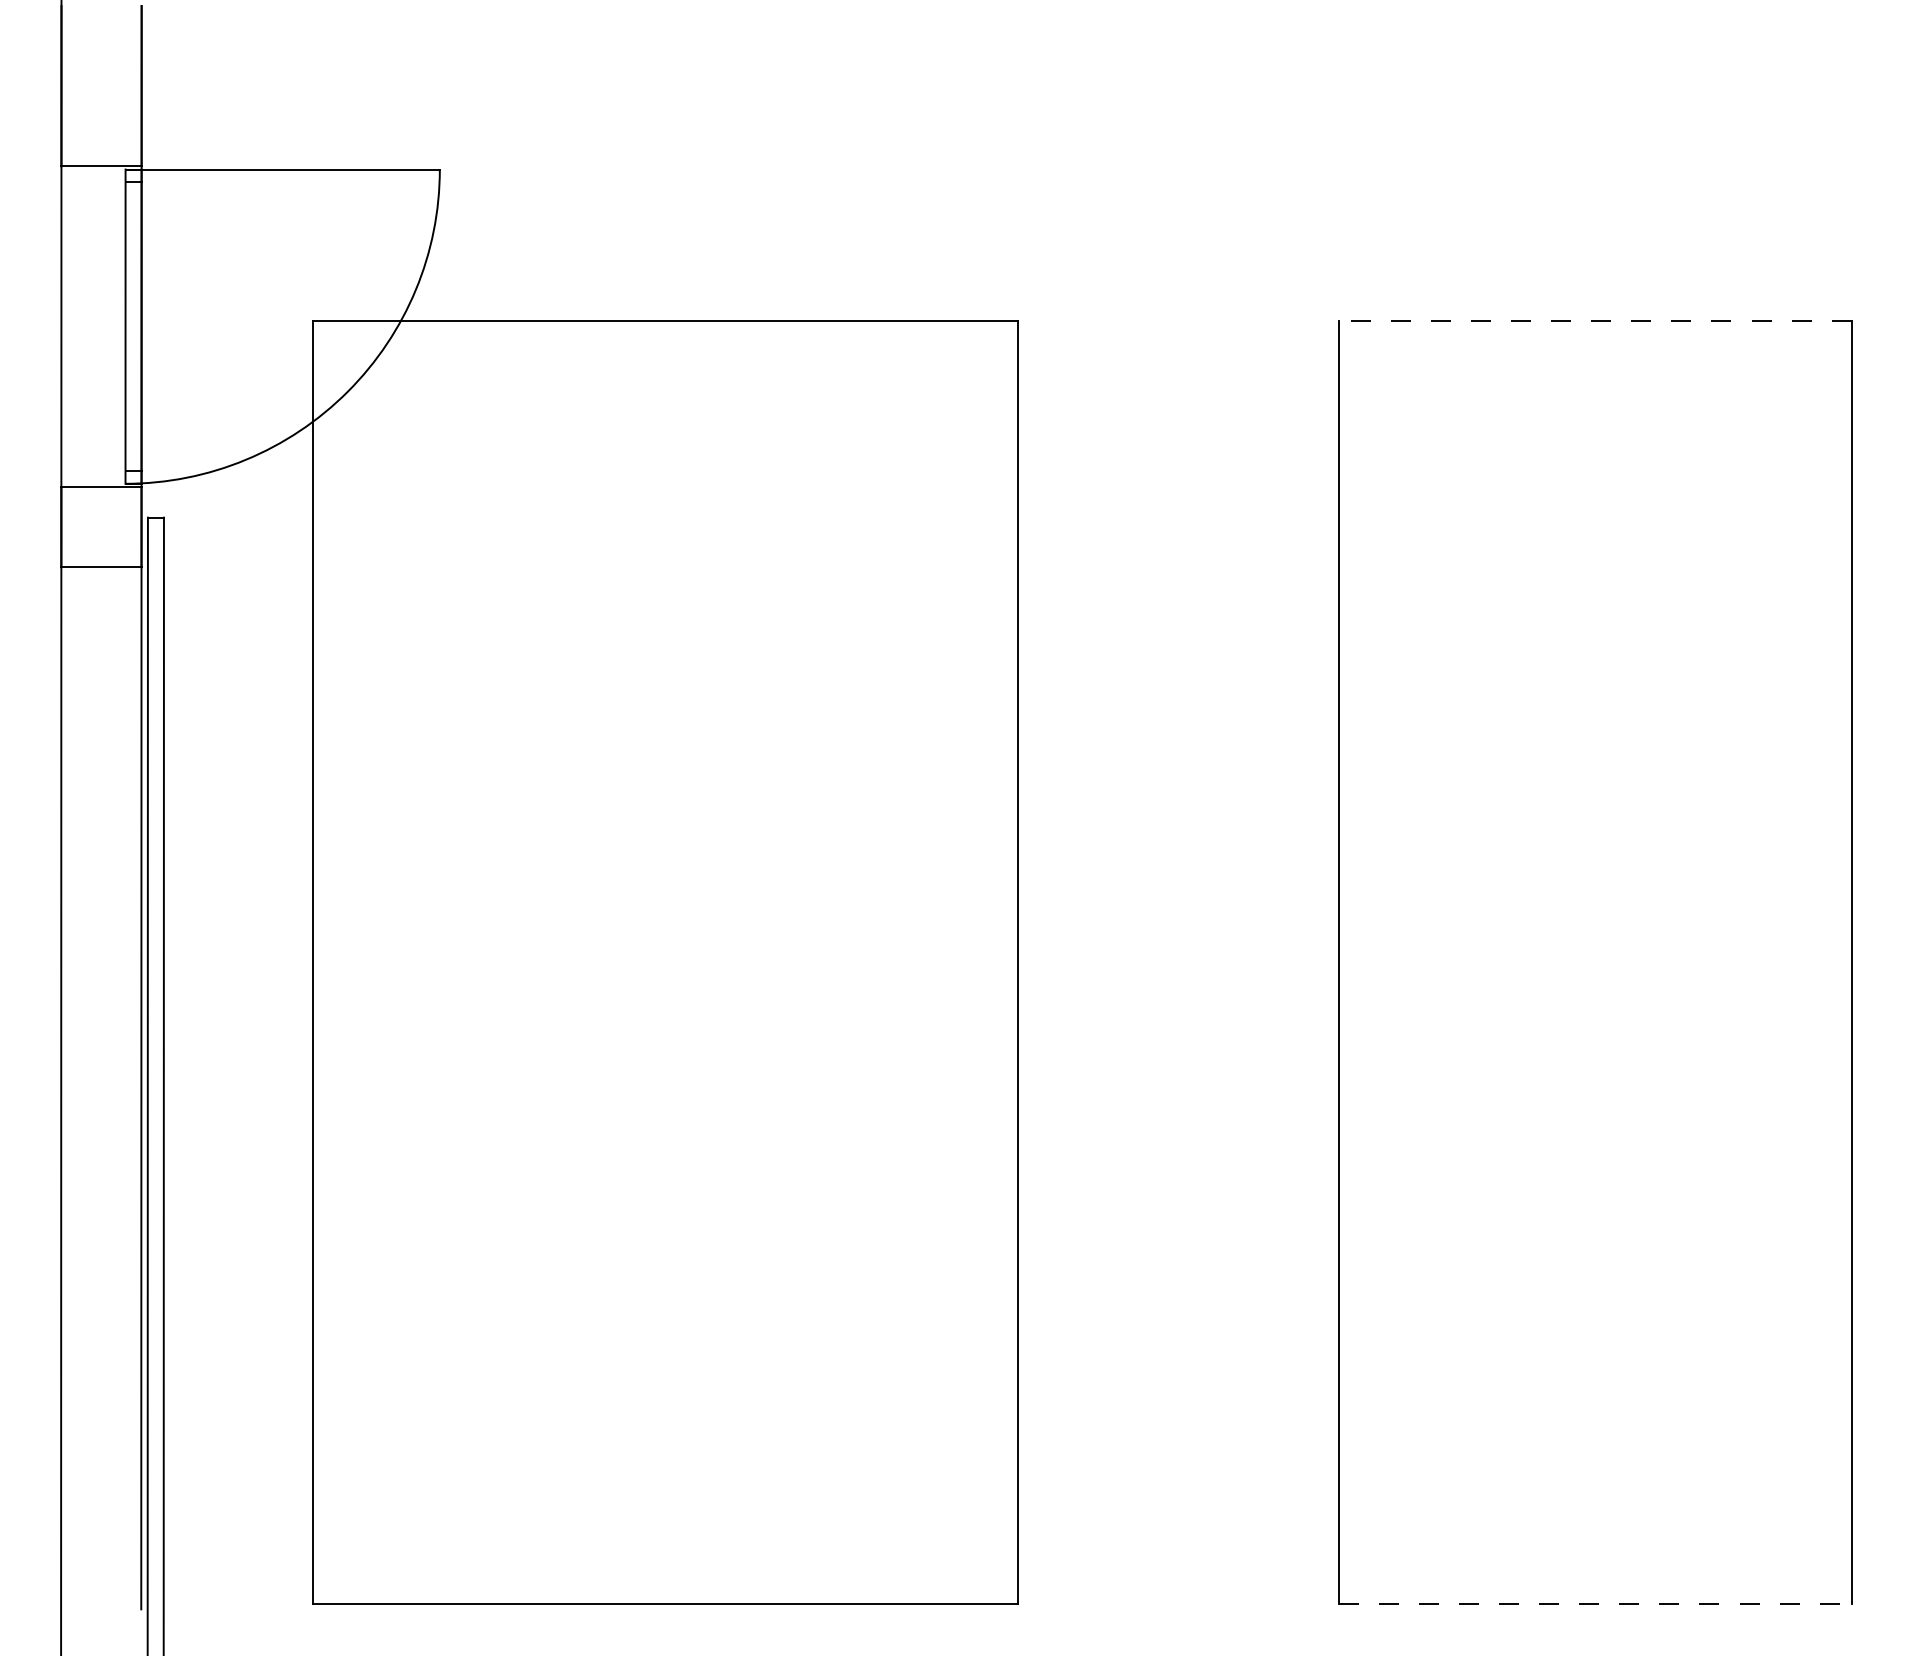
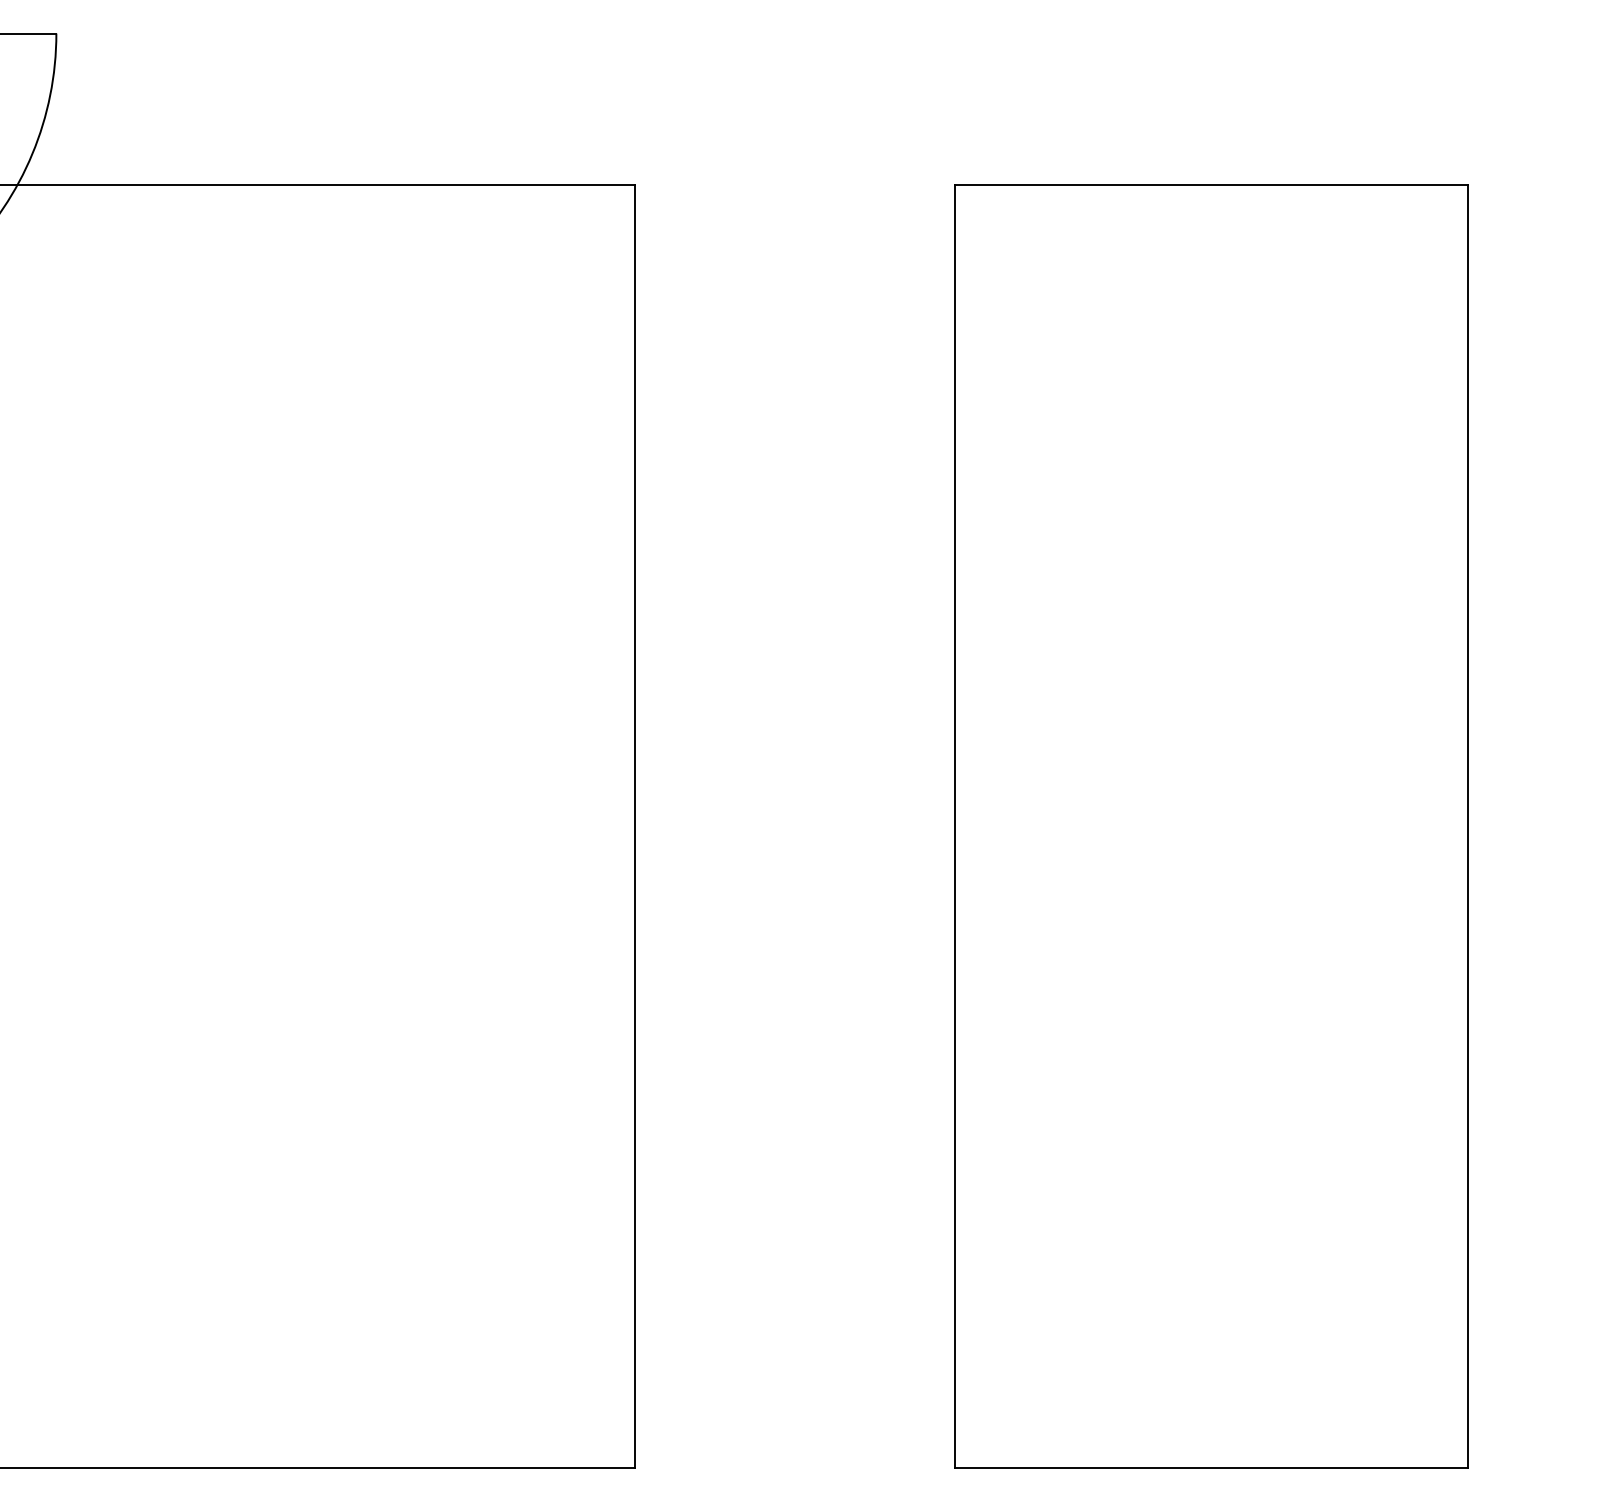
line: (1595, 320) -> (1212, 184), dashed -> solid
line: (1595, 1603) -> (1212, 1467), dashed -> solid

